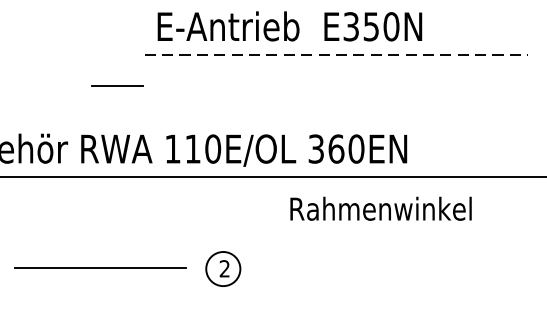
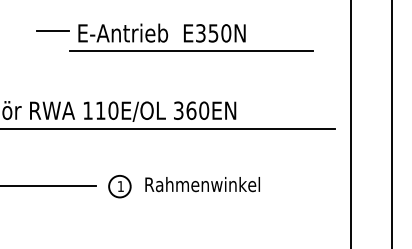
line: (336, 55) -> (191, 51), dashed -> solid
line: (116, 85) -> (52, 30), moved
text: (380, 208) -> (202, 184), moved
text: (224, 268) -> (120, 186), 2 -> 1

